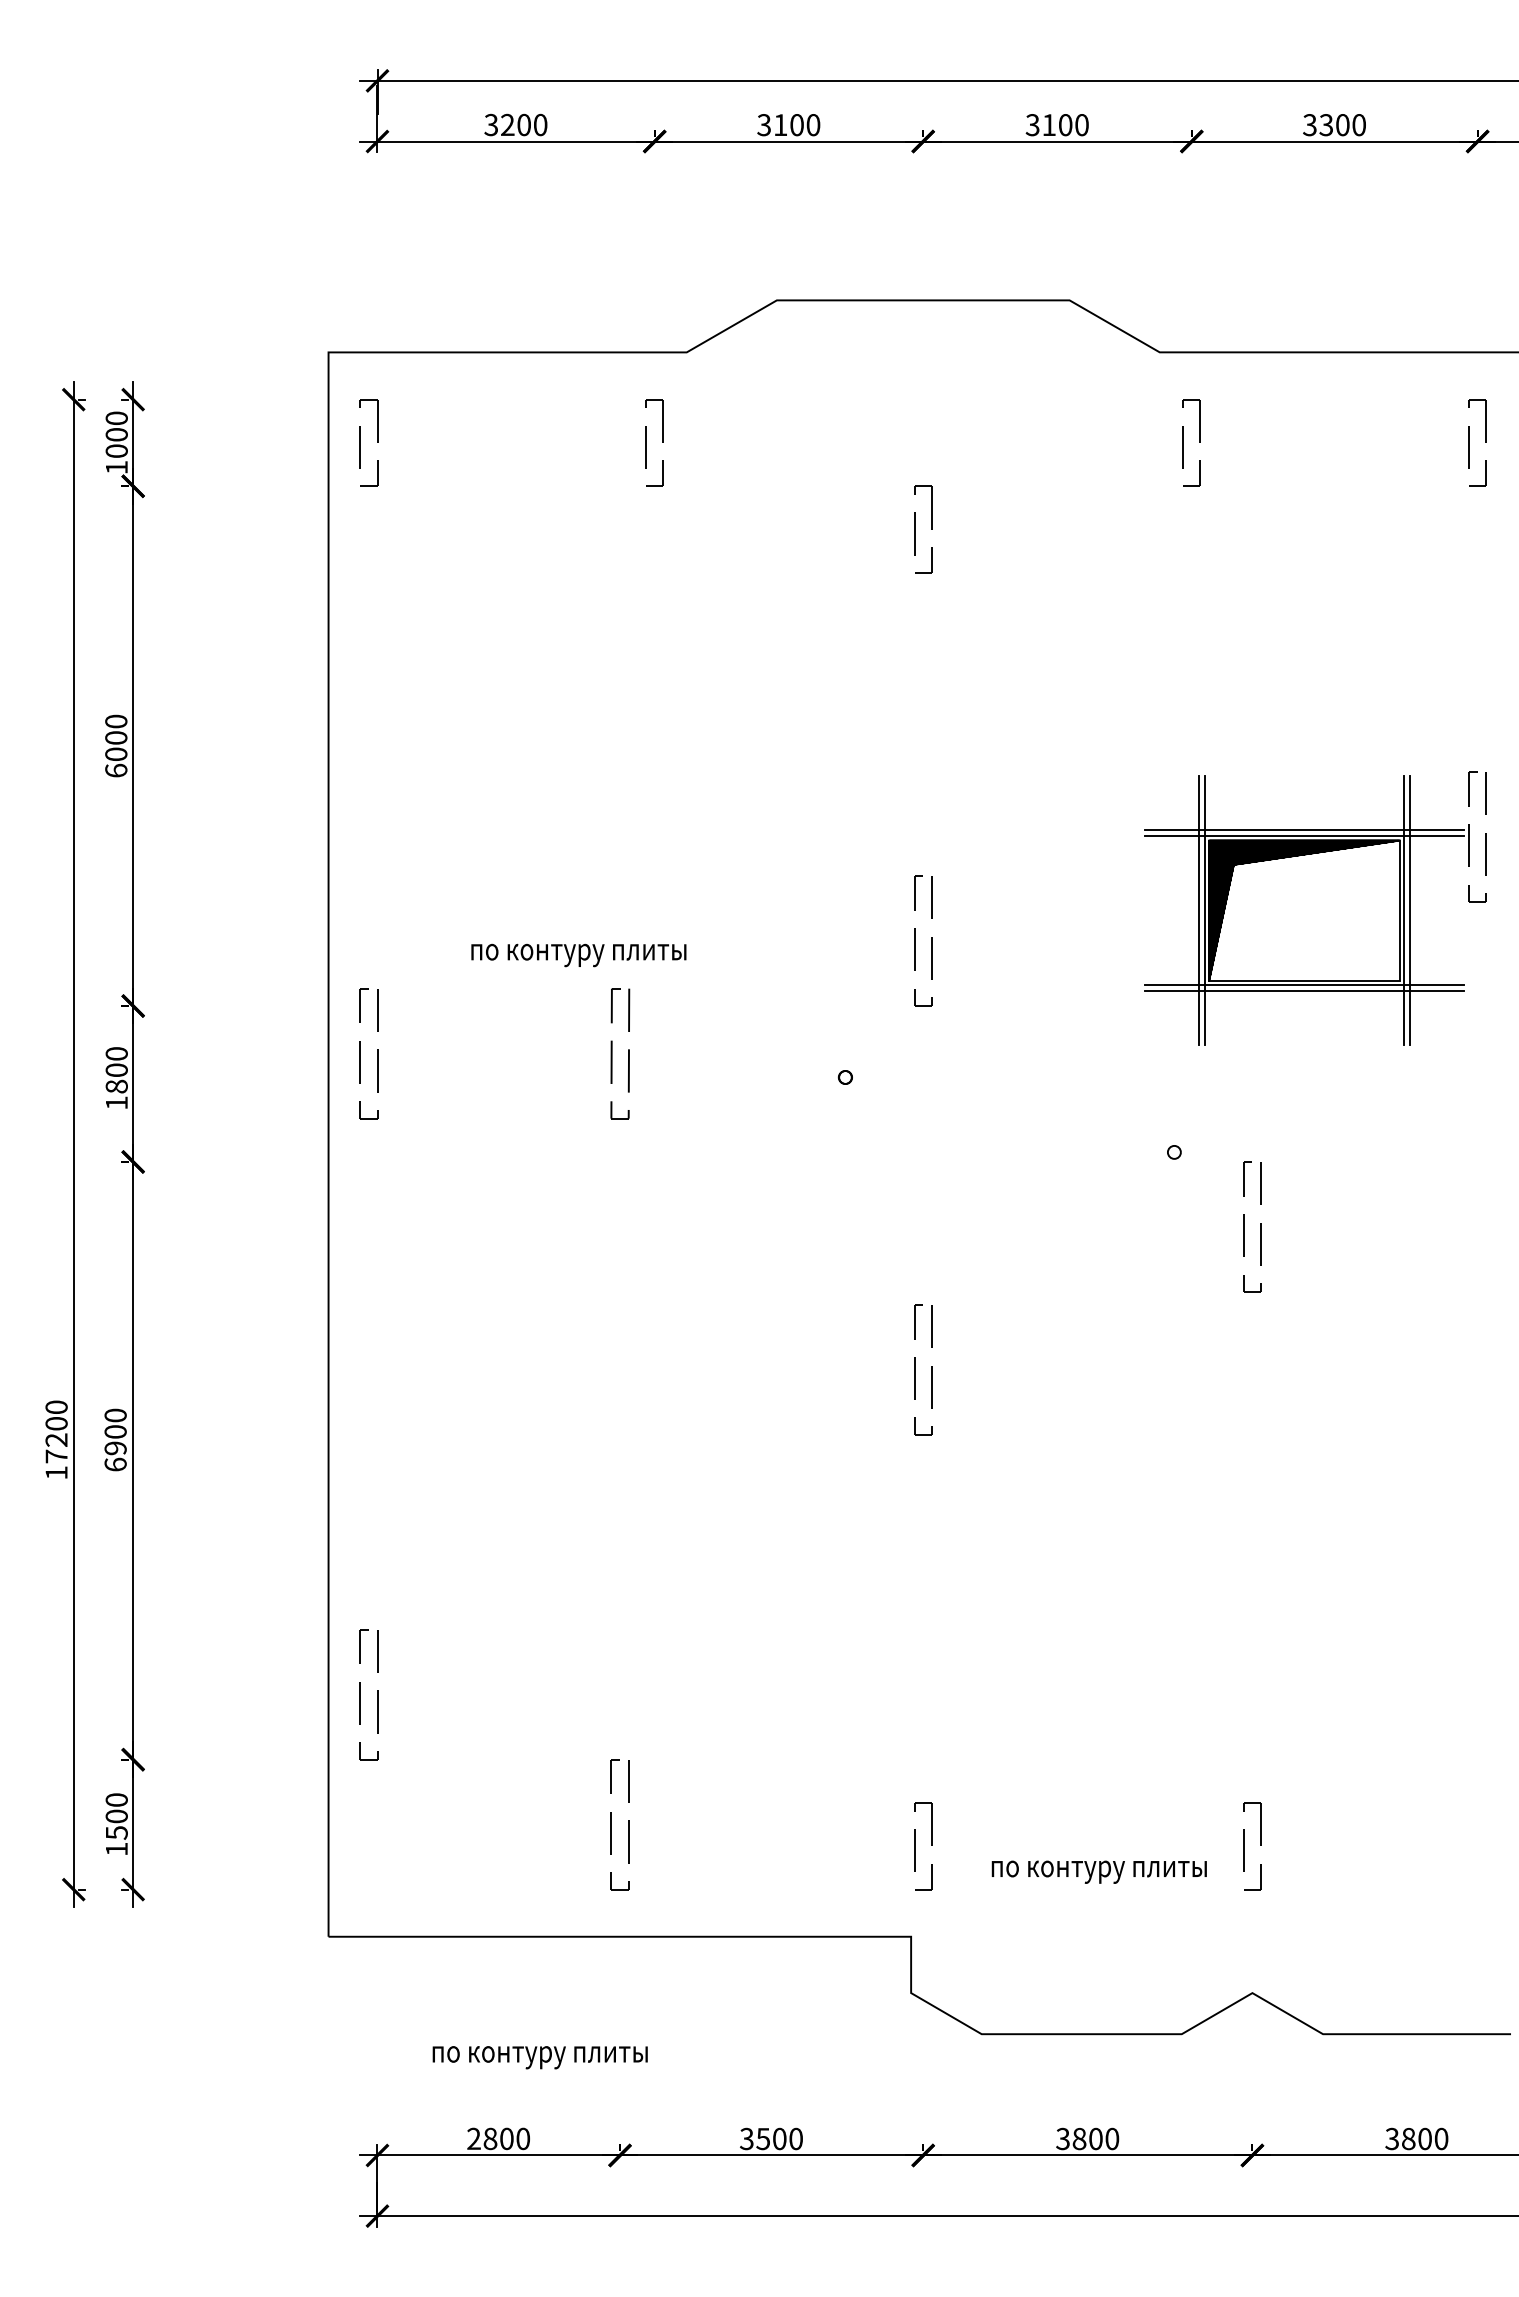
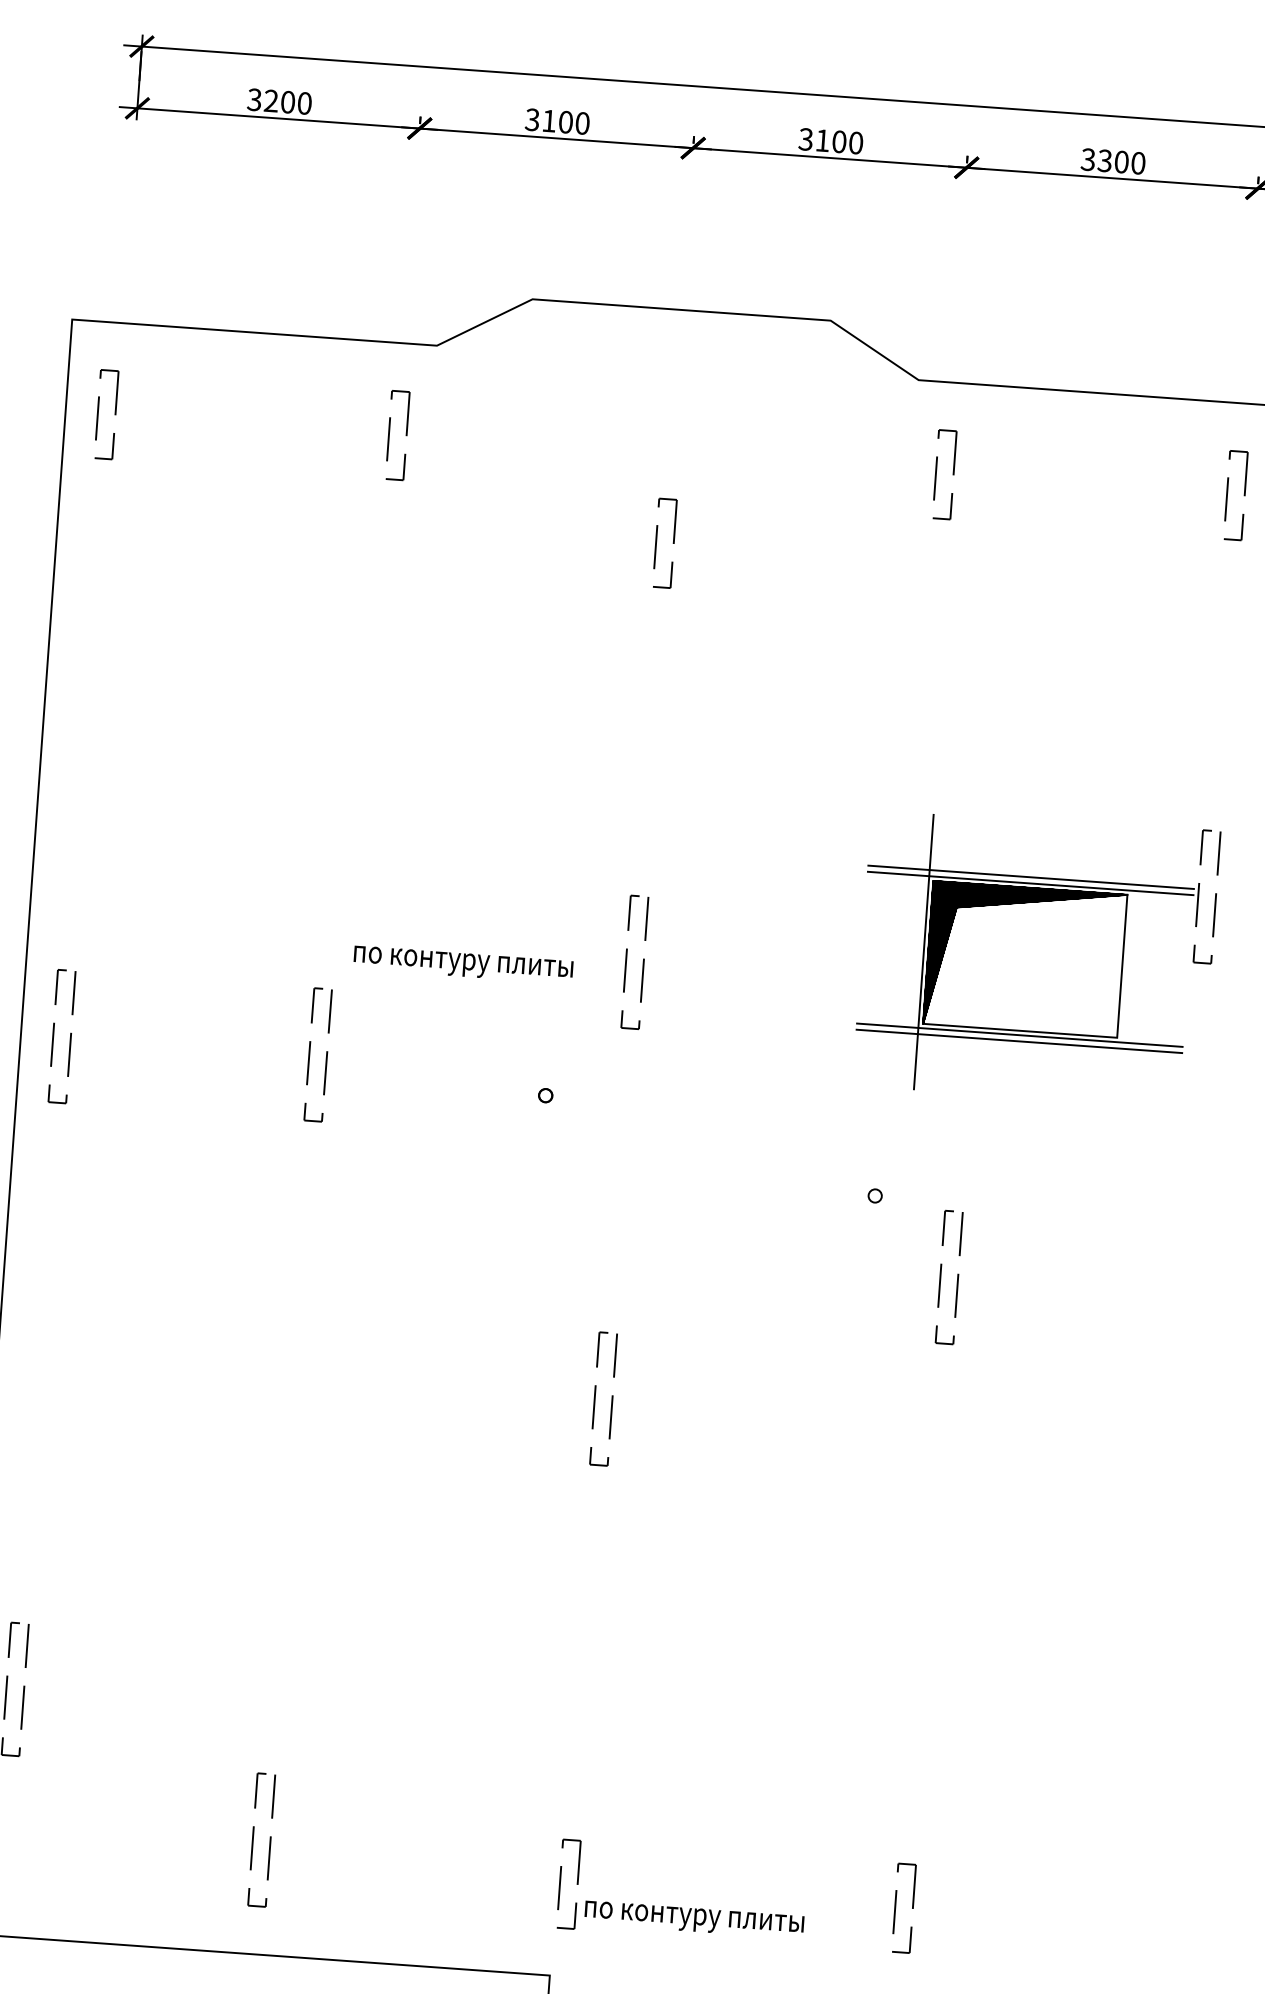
line: (1198, 910) -> (917, 951), removed
line: (1404, 910) -> (1127, 966), removed
line: (1410, 910) -> (1133, 966), removed
text: (578, 955) -> (462, 964), moved
text: (1098, 1871) -> (693, 1919), moved

